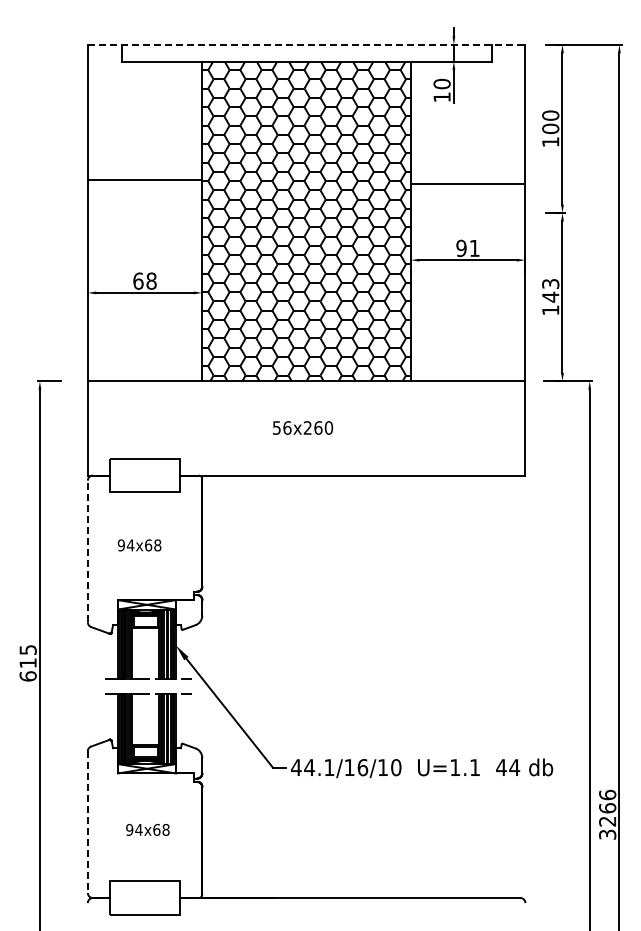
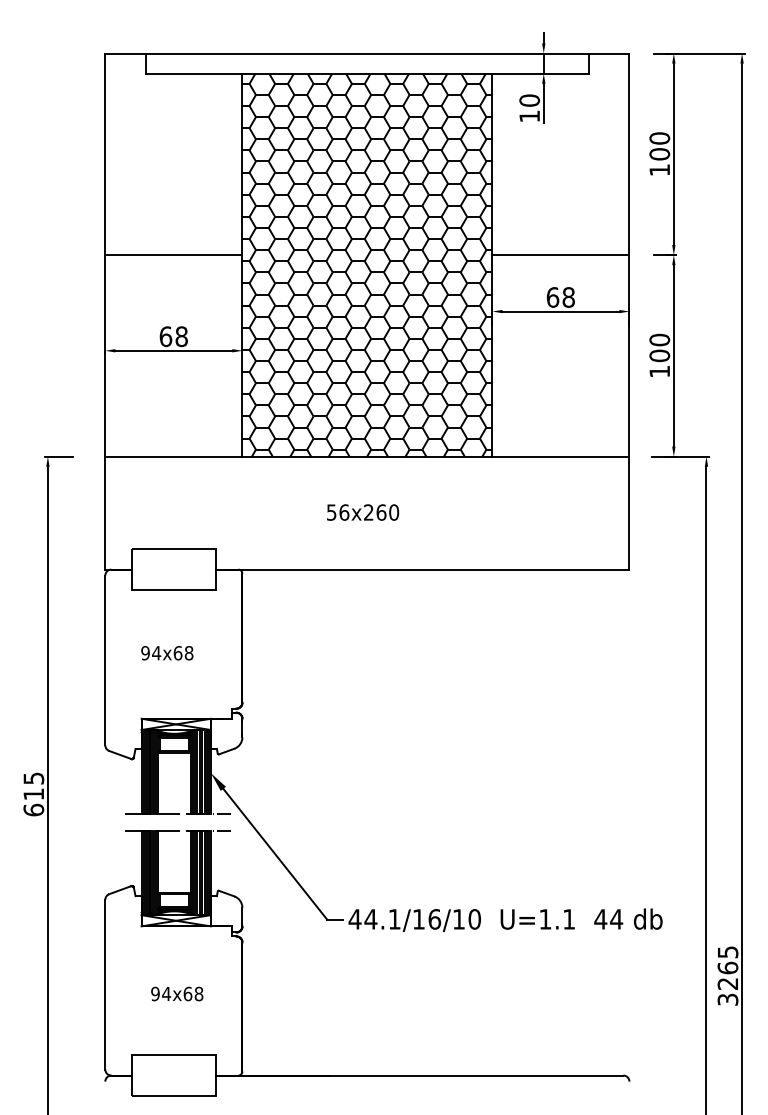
line: (306, 44) -> (367, 53), dashed -> solid
line: (144, 180) -> (173, 255), moved
line: (467, 184) -> (560, 255), moved
text: (467, 248) -> (560, 297), 91 -> 68
text: (550, 290) -> (659, 347), 143 -> 100
line: (87, 551) -> (104, 660), dashed -> solid
text: (607, 794) -> (727, 951), 3266 -> 3265
line: (87, 822) -> (104, 985), dashed -> solid

